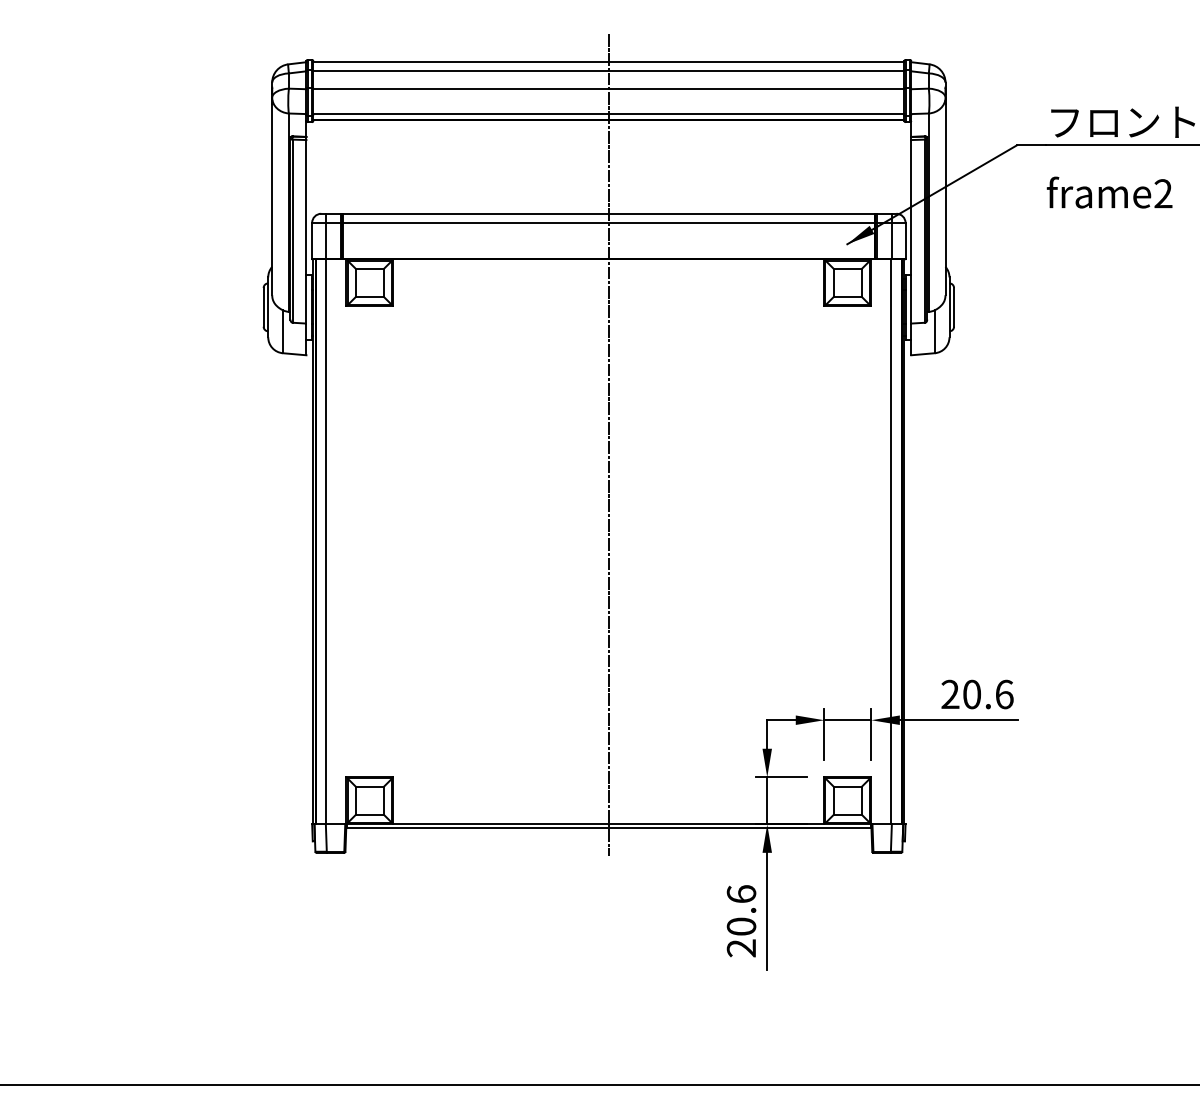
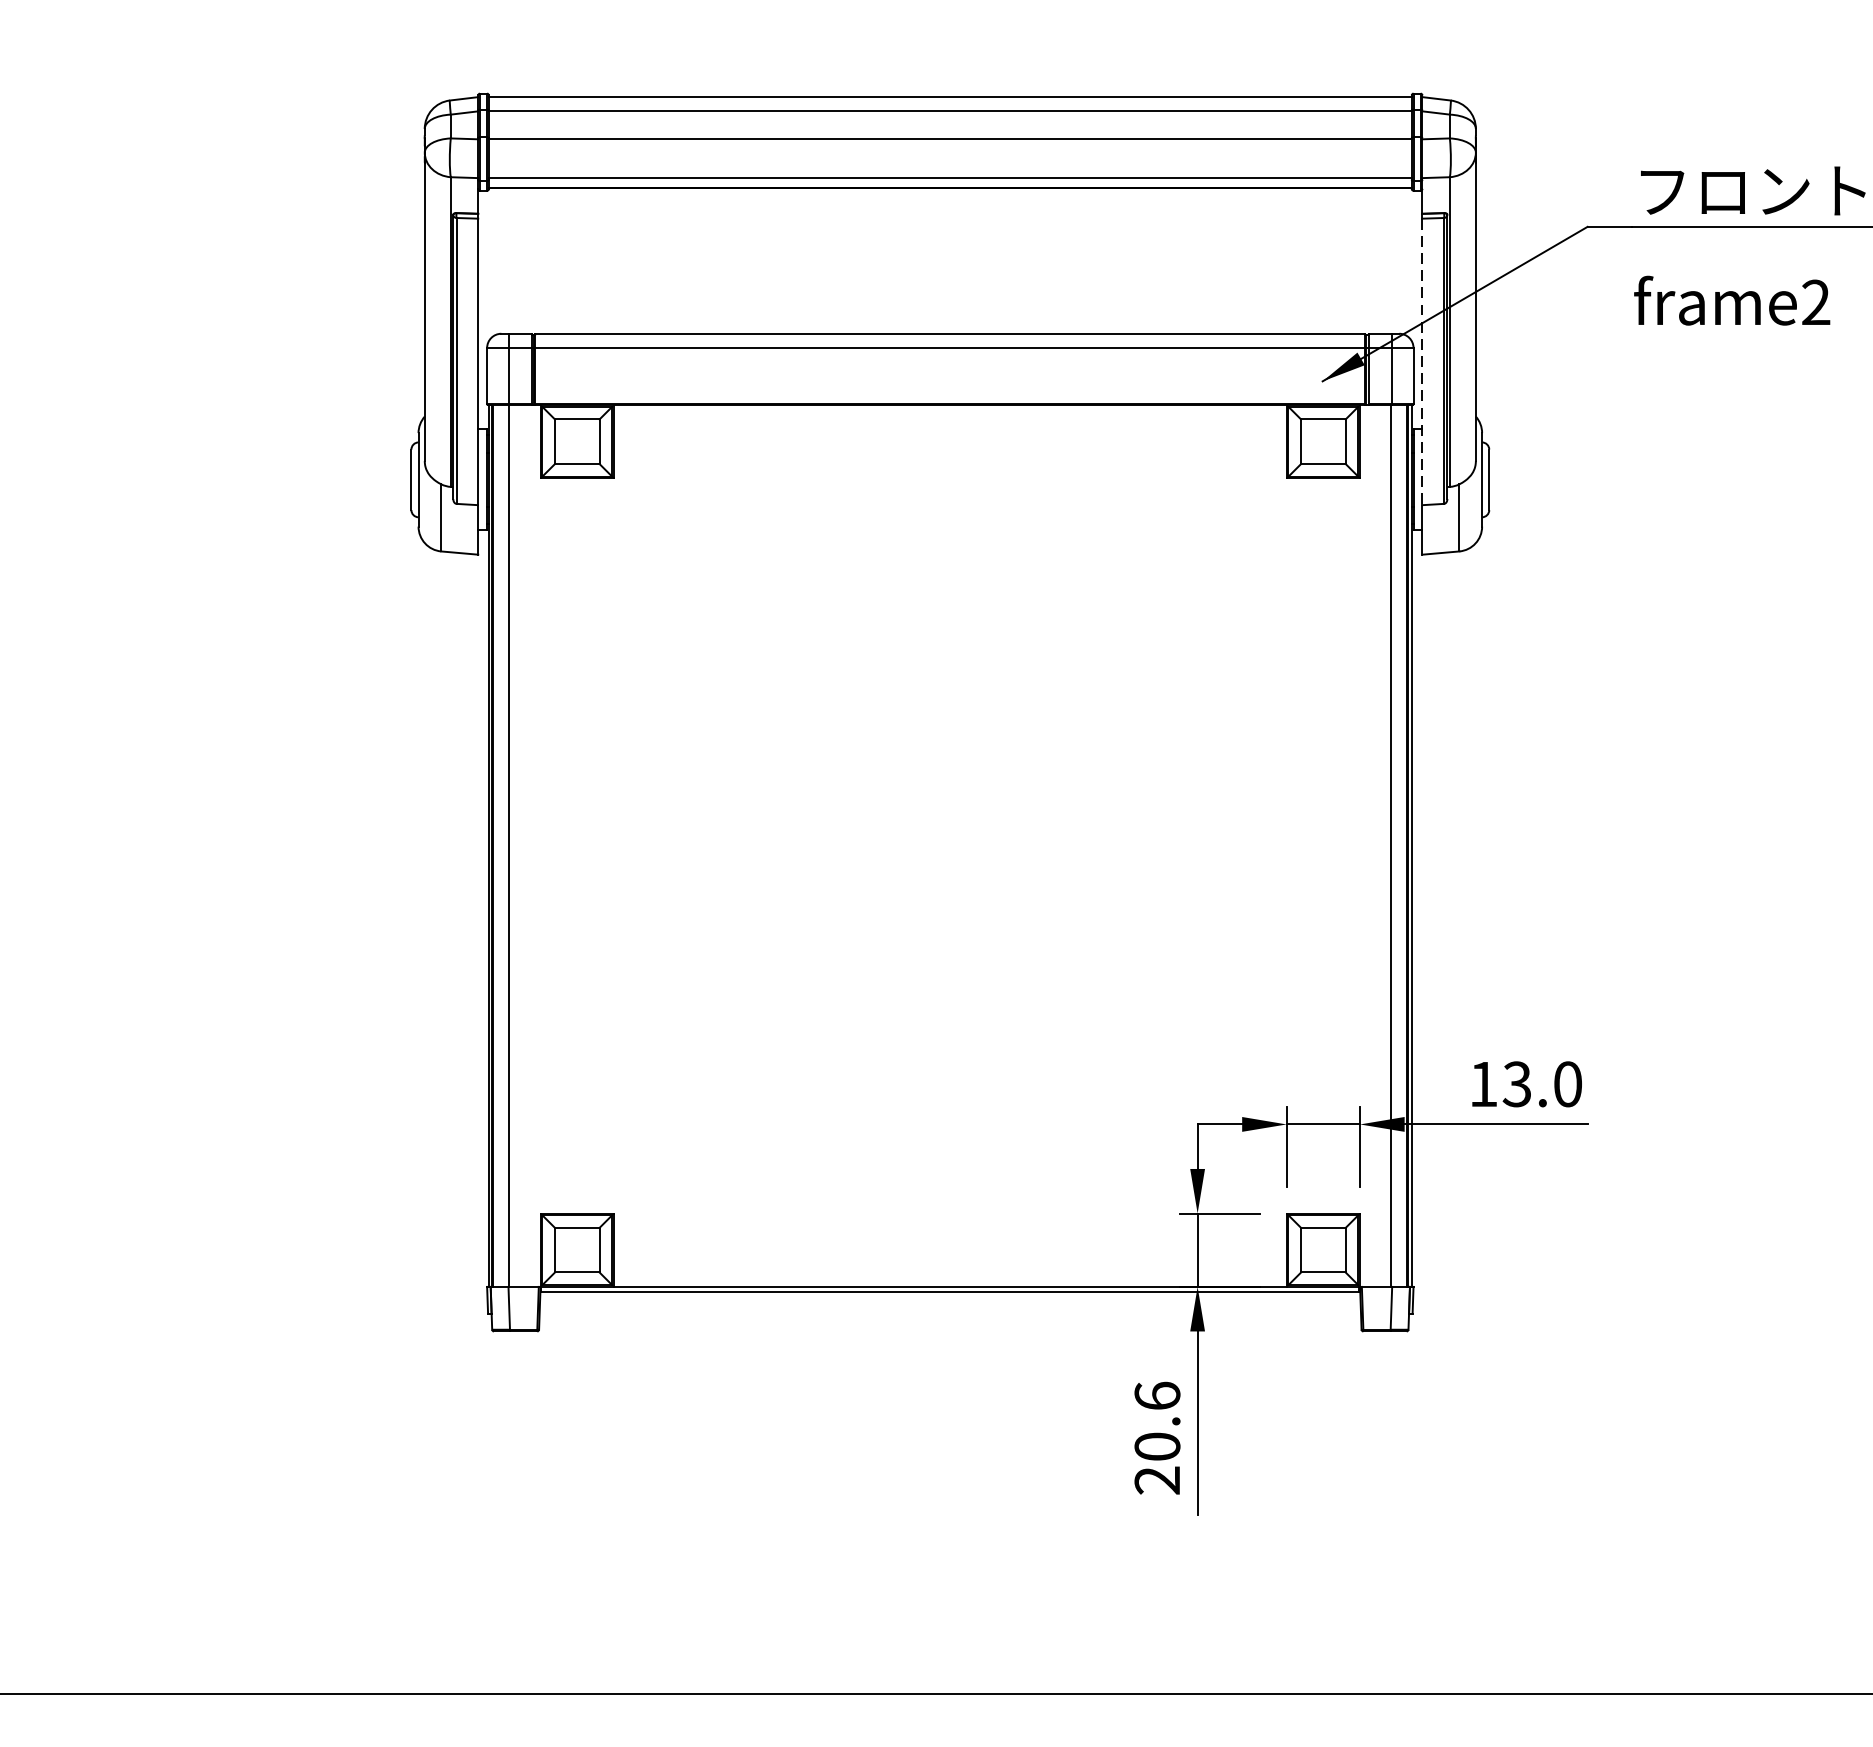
line: (911, 231) -> (1422, 361), solid -> dashed
line: (608, 444) -> (949, 693), removed
text: (977, 694) -> (1525, 1084), 20.6 -> 13.0

